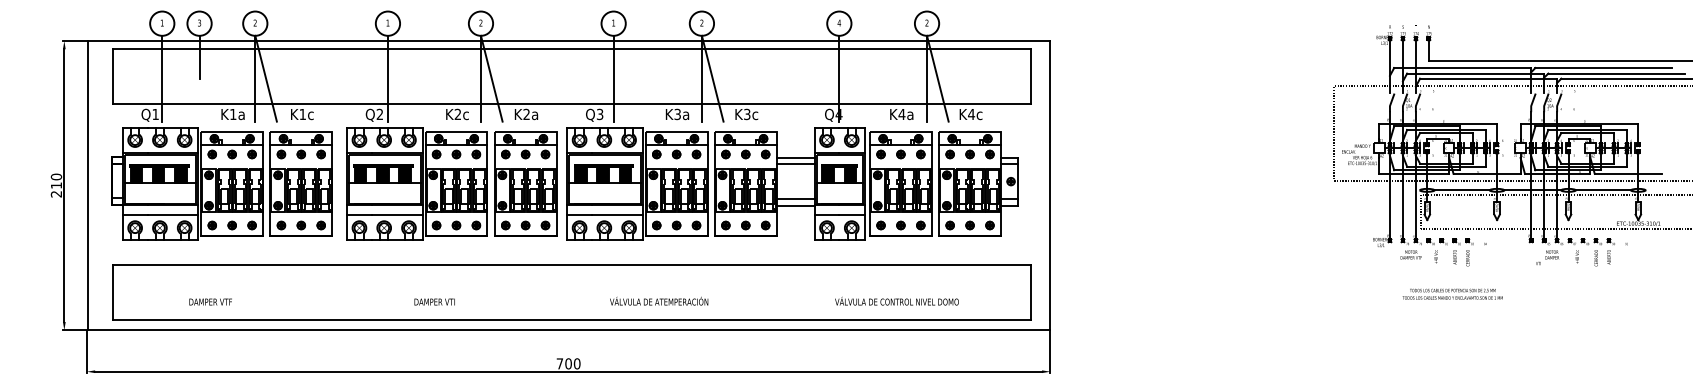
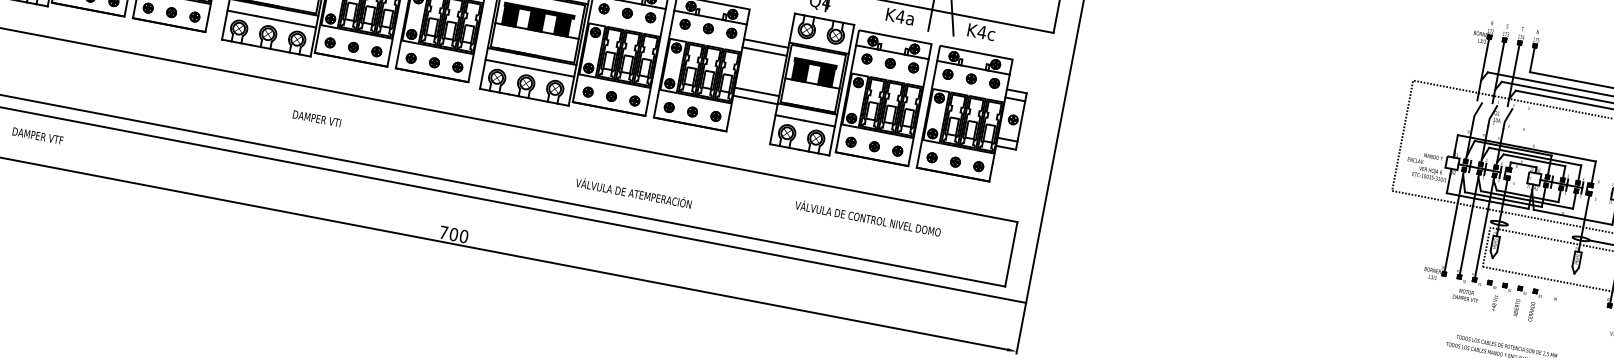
line: (1461, 190) -> (1539, 231), removed
text: (659, 300) -> (634, 192), moved
text: (896, 300) -> (867, 217), moved
text: (210, 301) -> (37, 135), moved
text: (434, 301) -> (316, 118), moved

